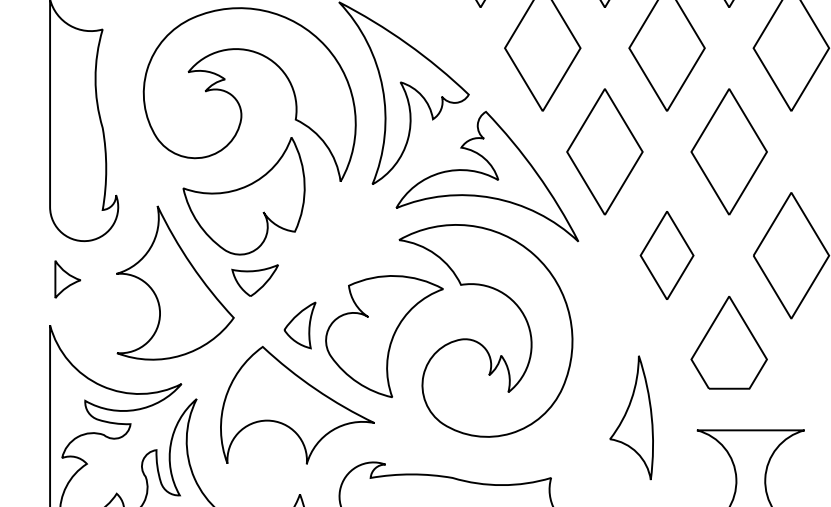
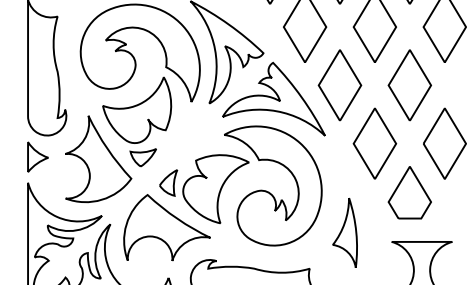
part: (666, 255) -> (374, 143), size x1.43
part: (66, 278) -> (37, 156), size x1.43
part: (630, 417) -> (344, 232), moved

